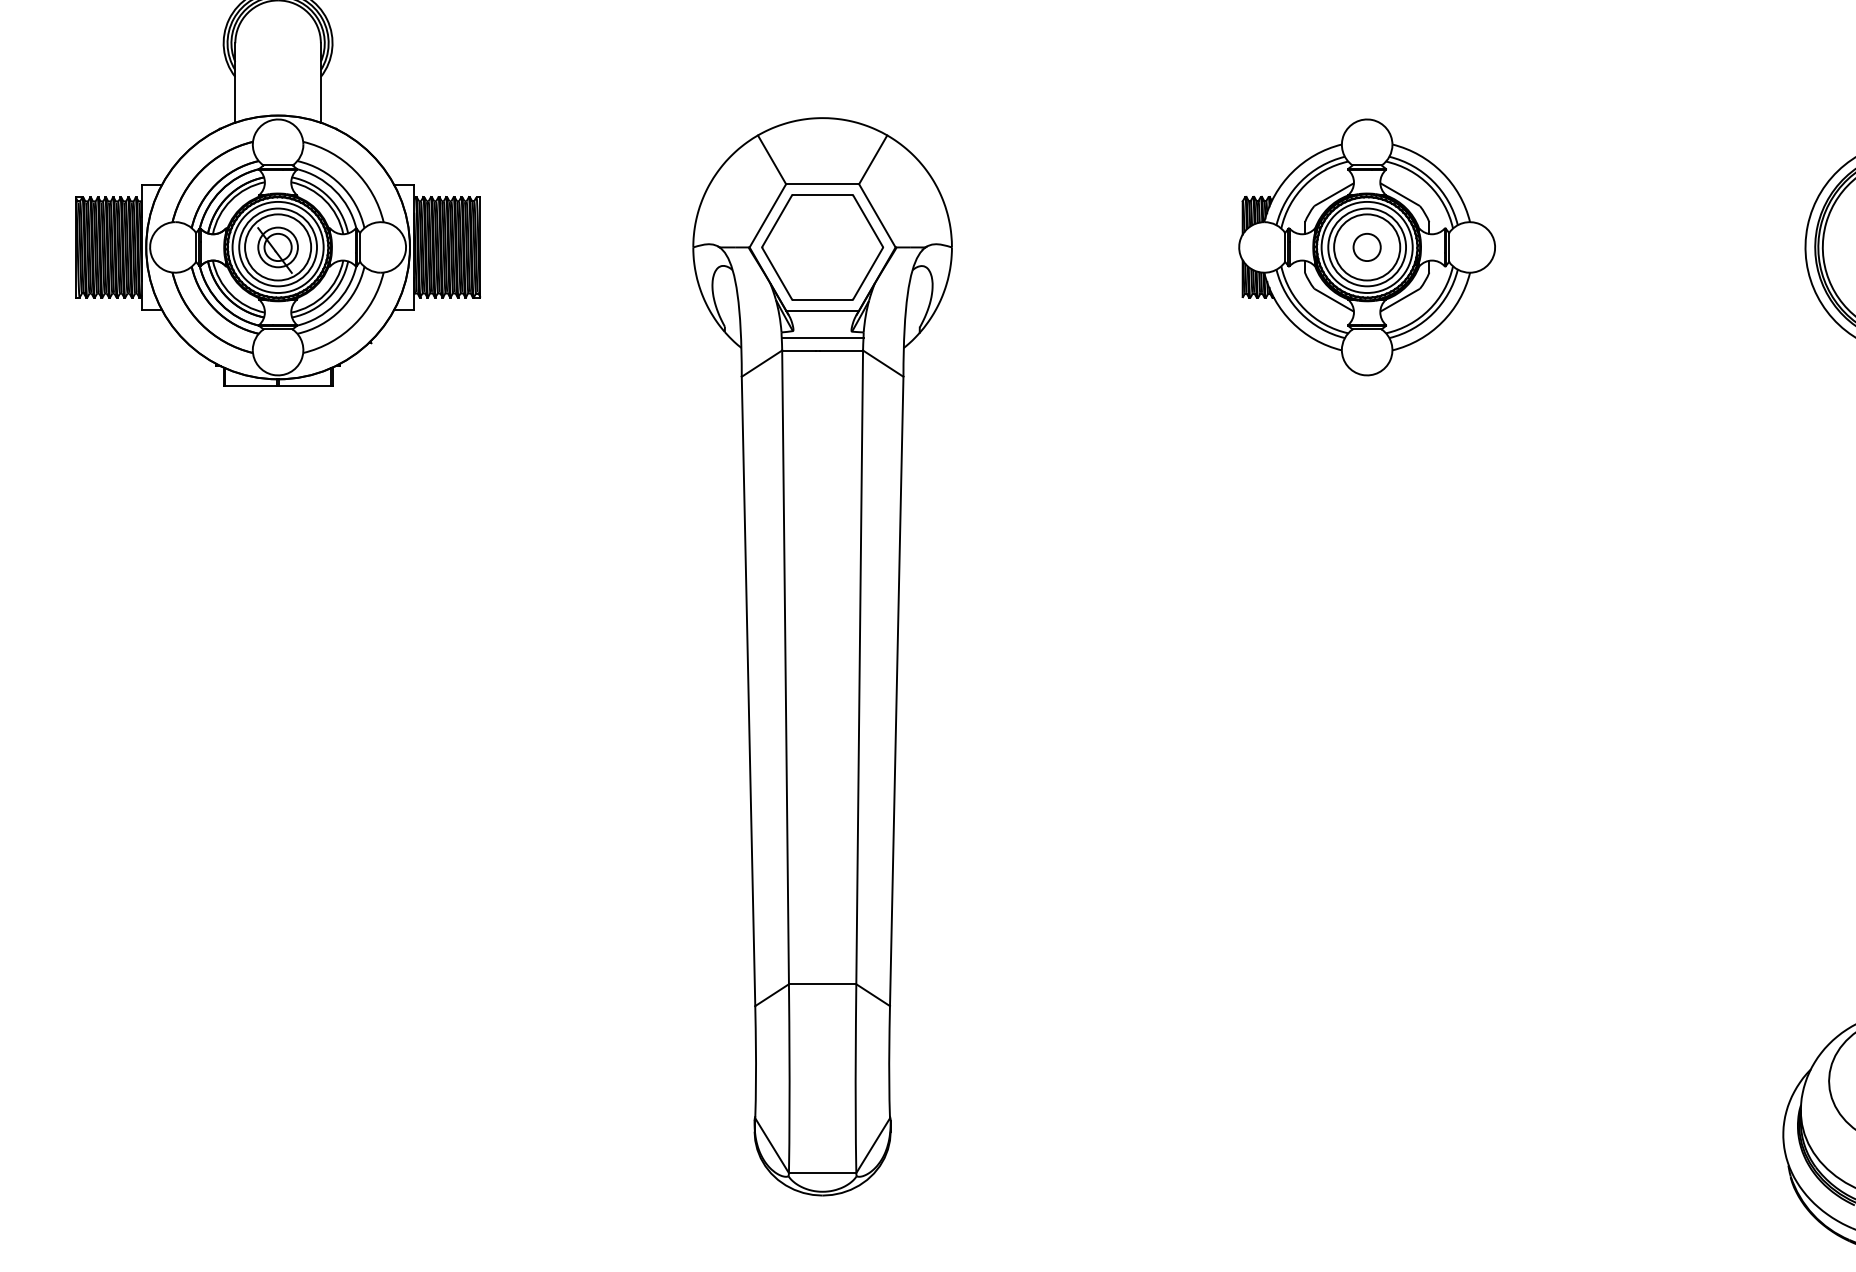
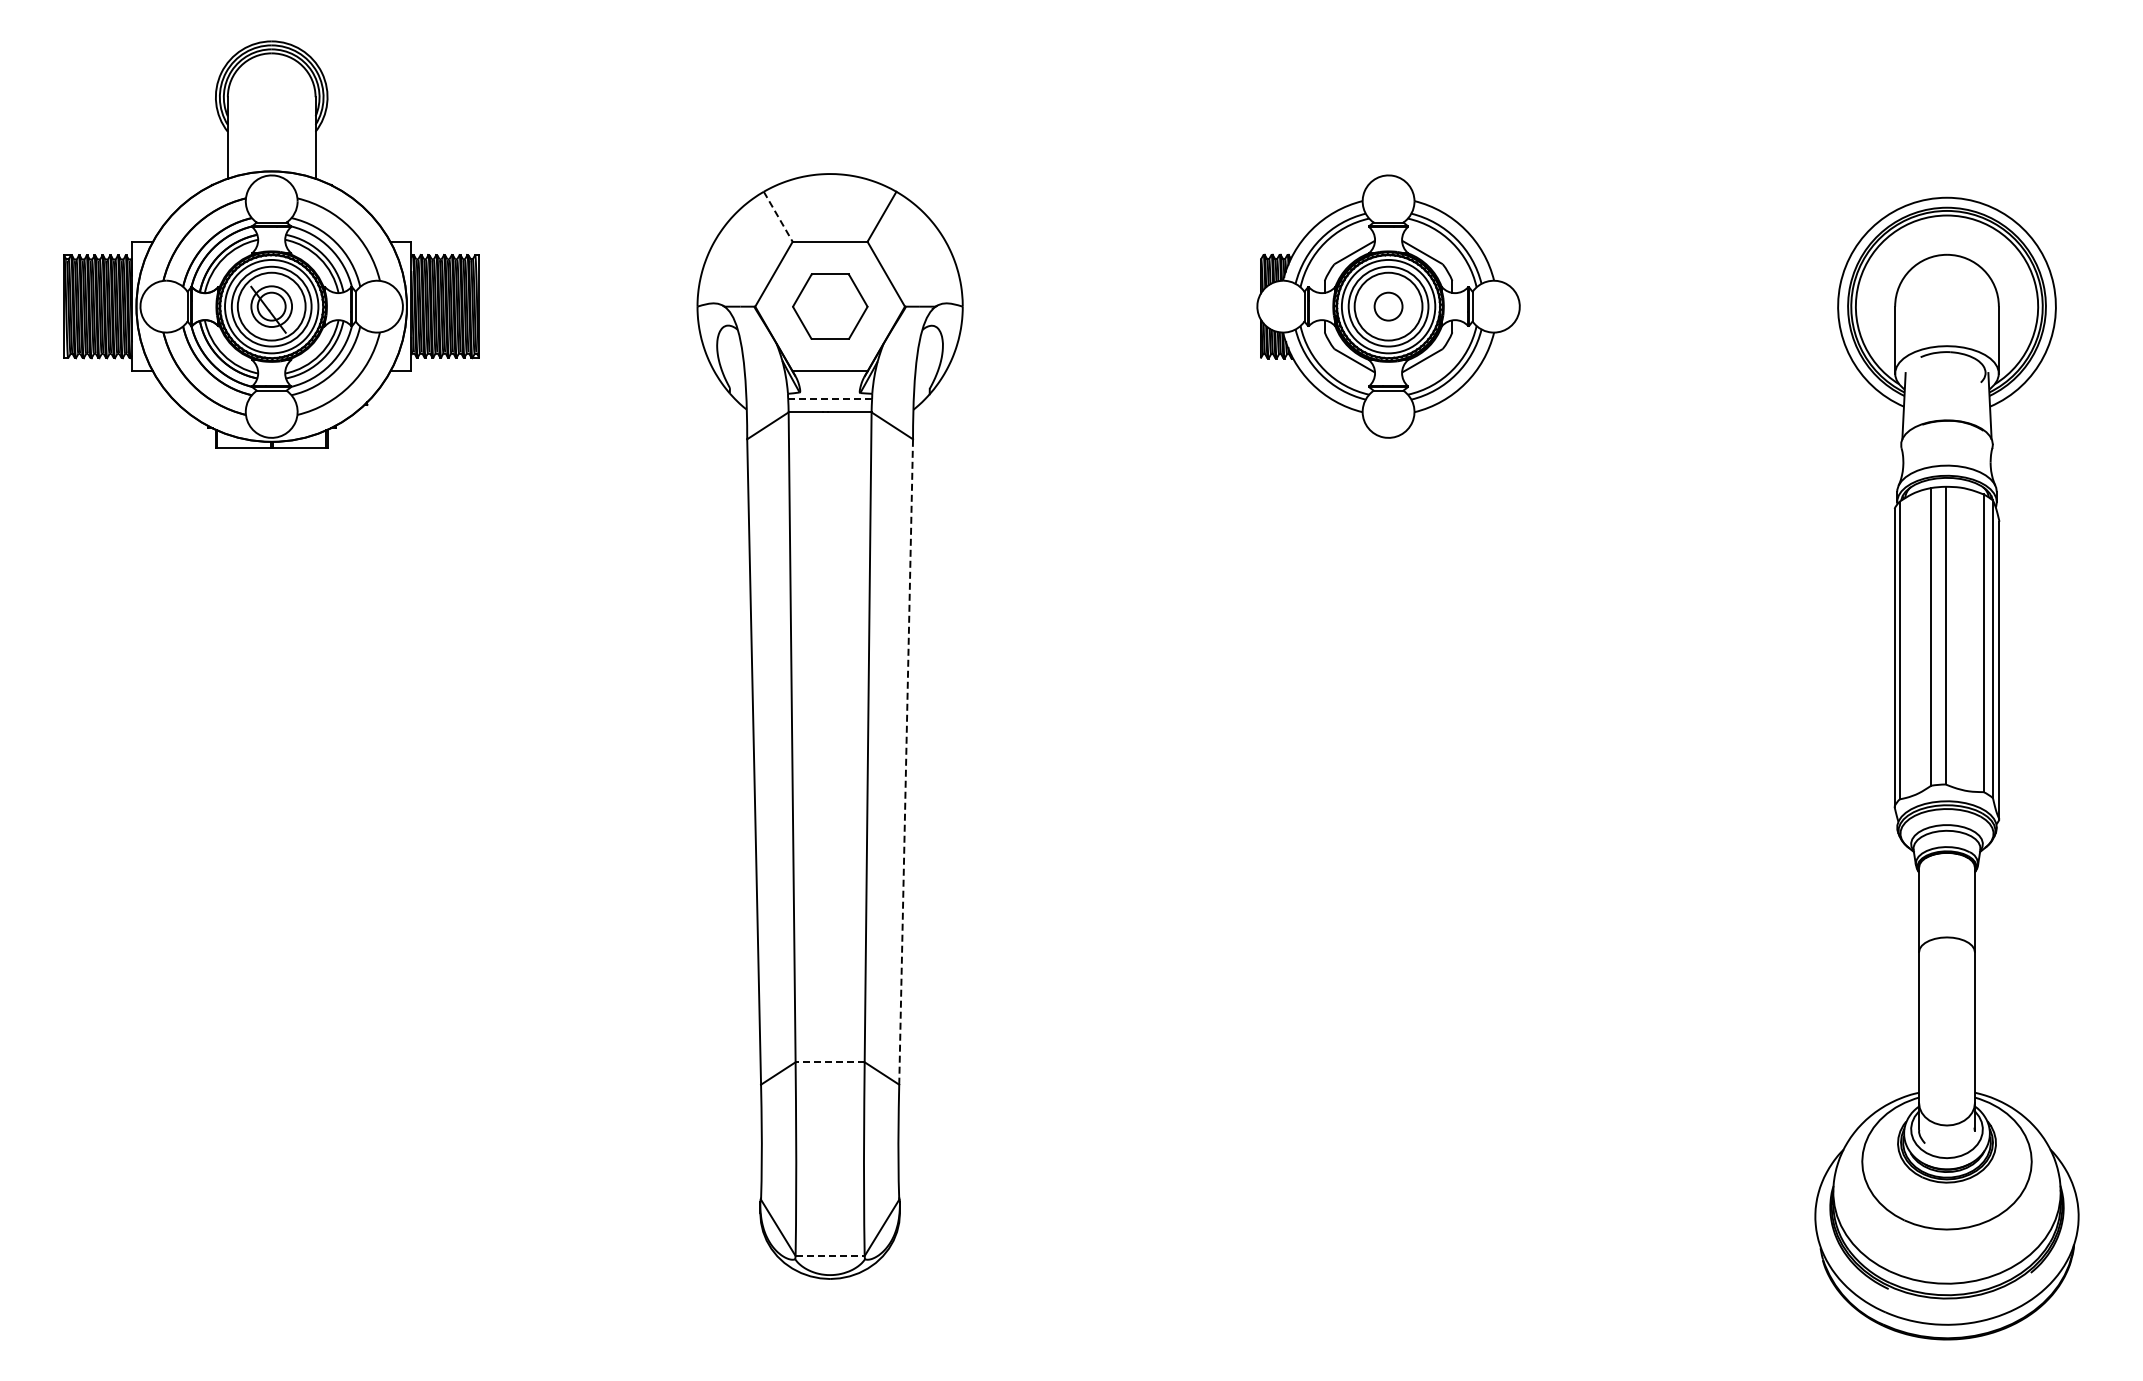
line: (772, 159) -> (778, 216), solid -> dashed
part: (822, 247) -> (830, 306), size x0.6
line: (822, 337) -> (830, 399), solid -> dashed
line: (897, 690) -> (906, 761), solid -> dashed
line: (822, 984) -> (830, 1062), solid -> dashed
line: (822, 1173) -> (830, 1256), solid -> dashed

